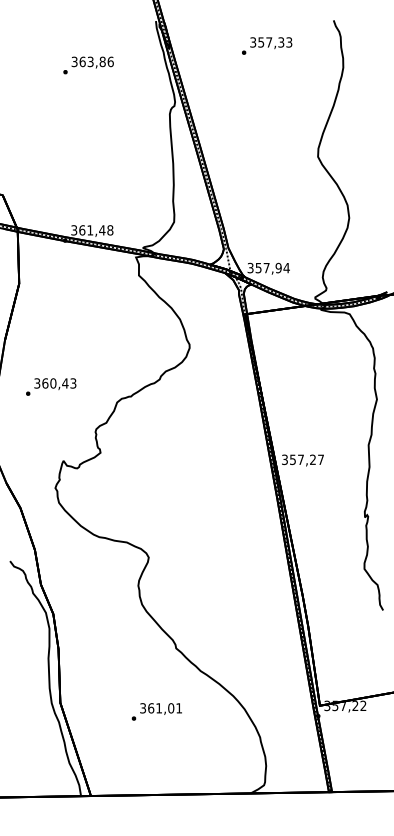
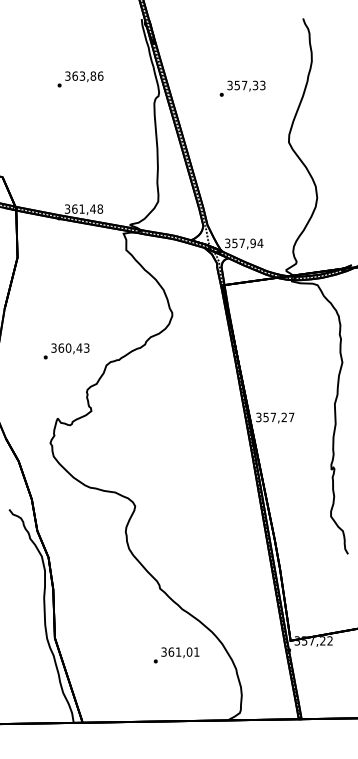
text: (266, 45) -> (242, 88), moved
text: (88, 65) -> (80, 79), moved
text: (51, 387) -> (66, 351), moved
text: (156, 712) -> (176, 655), moved

